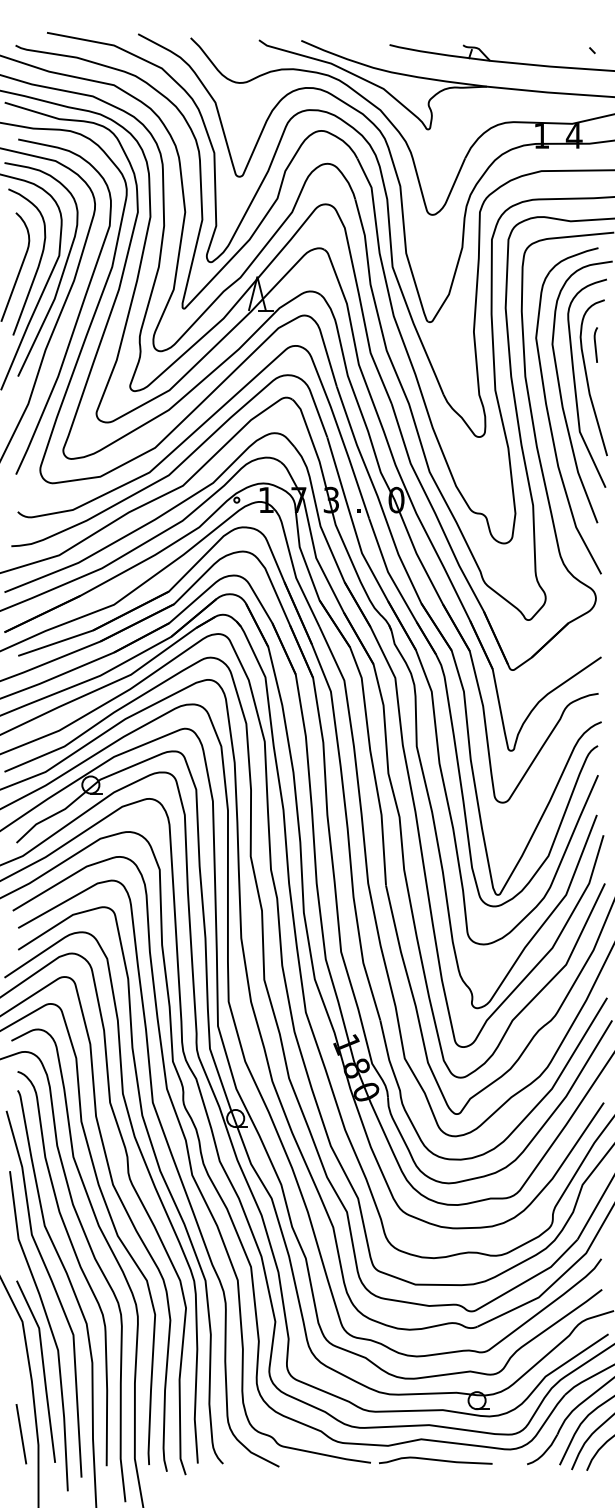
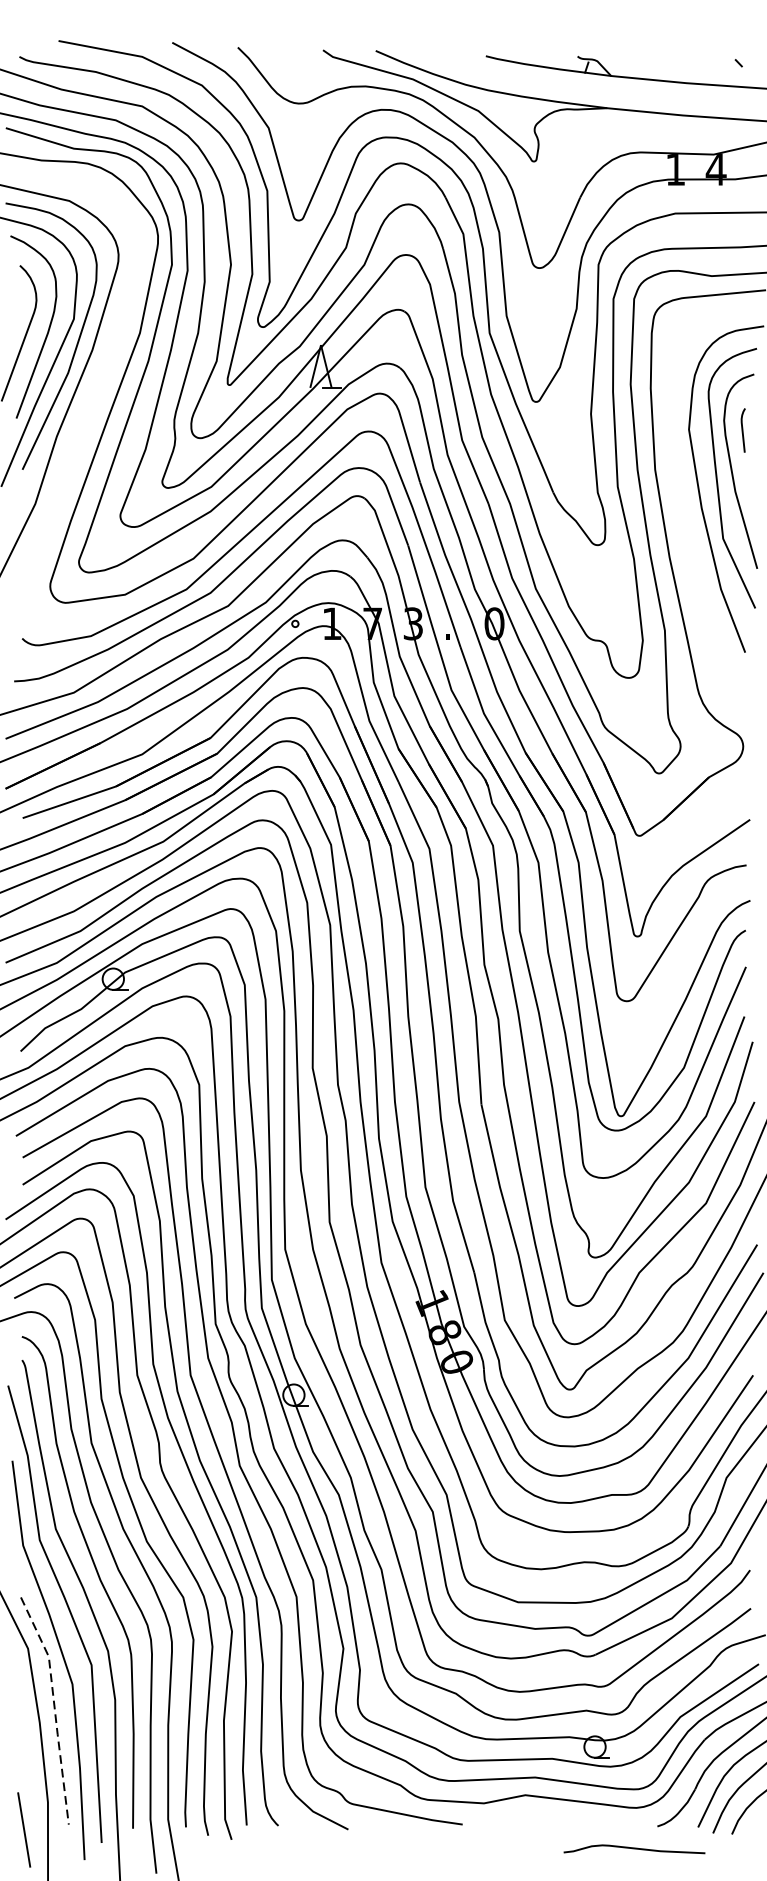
curve: (79, 310) -> (99, 387), removed
part: (549, 415) -> (685, 518), removed
line: (43, 1369) -> (54, 1708), solid -> dashed
line: (21, 1434) -> (24, 1830), moved
curve: (435, 1460) -> (634, 1849), moved

